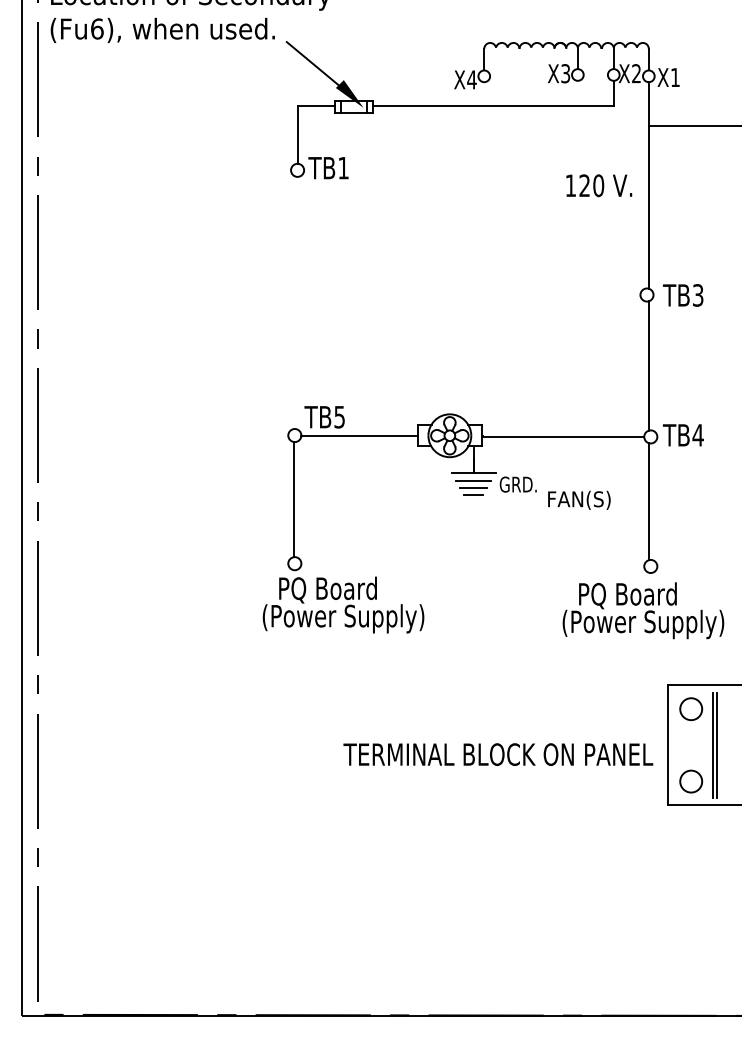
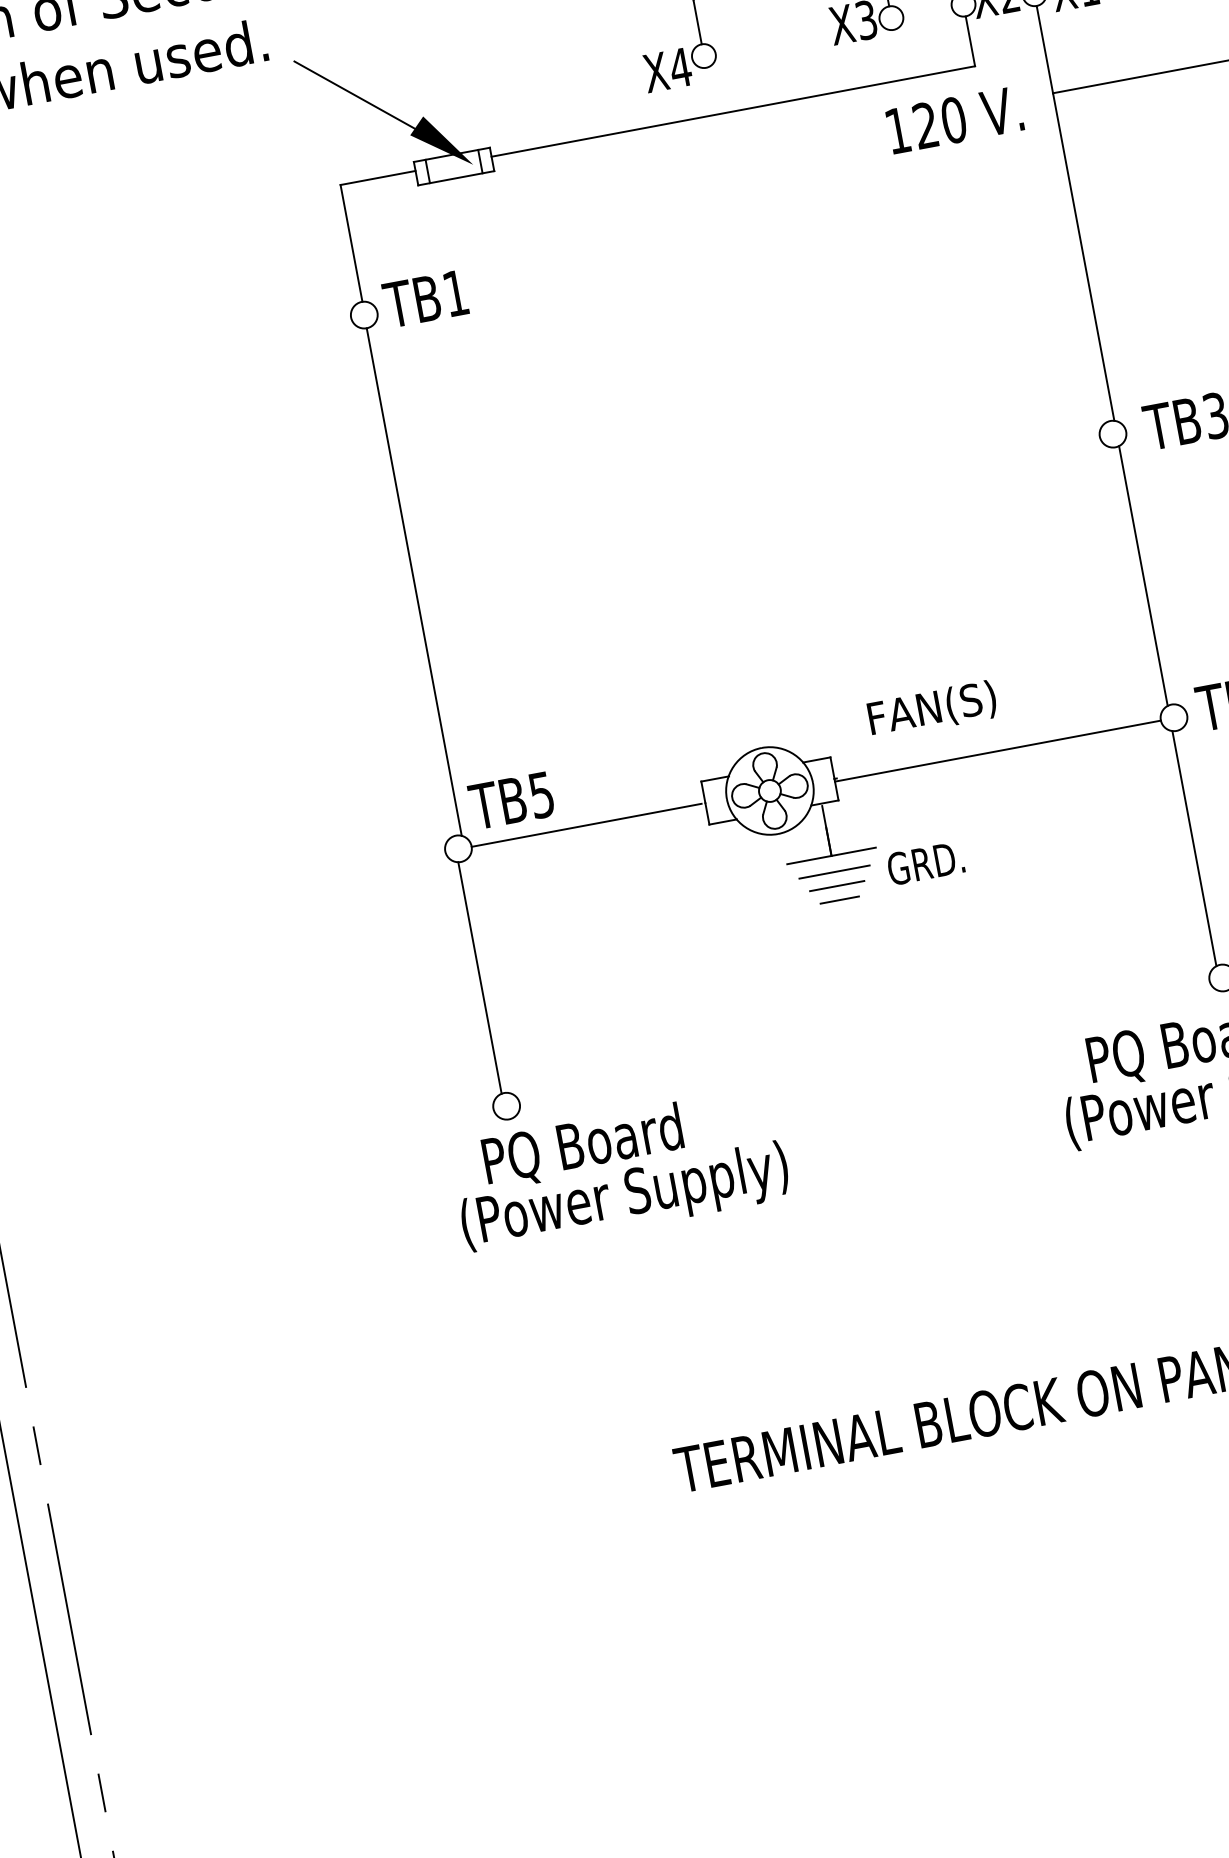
text: (599, 185) -> (955, 119), moved
line: (297, 302) -> (413, 580), added
text: (579, 499) -> (932, 708), moved

